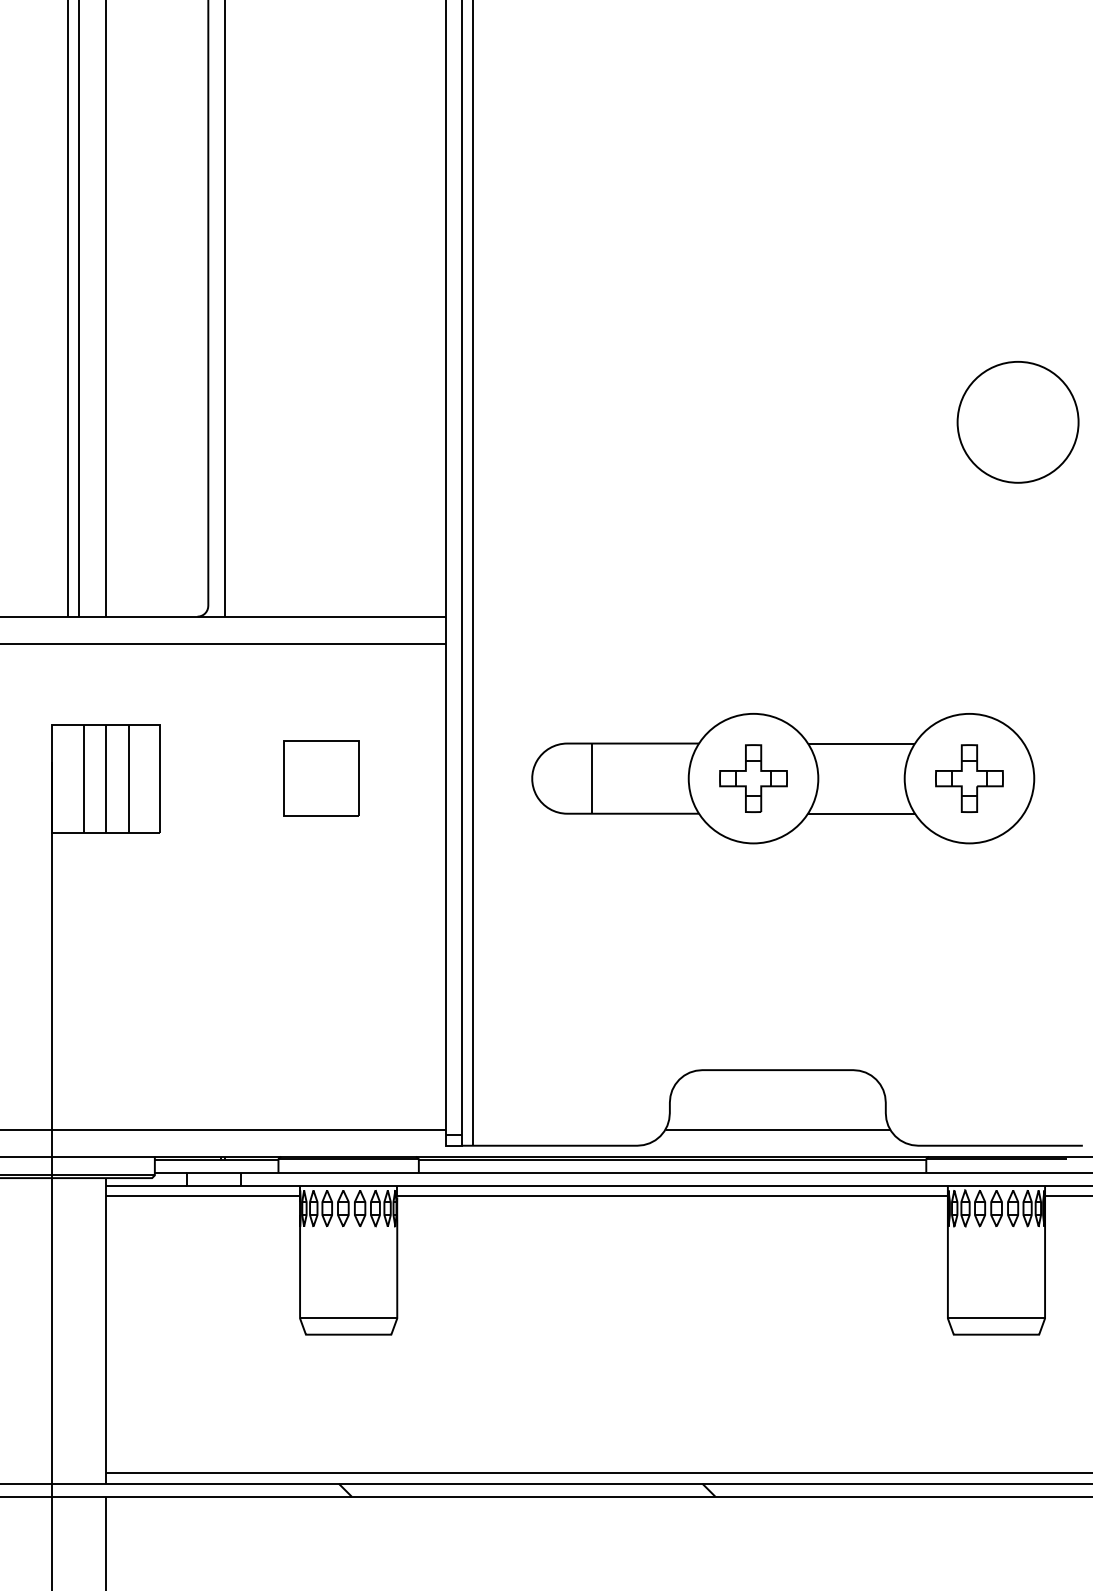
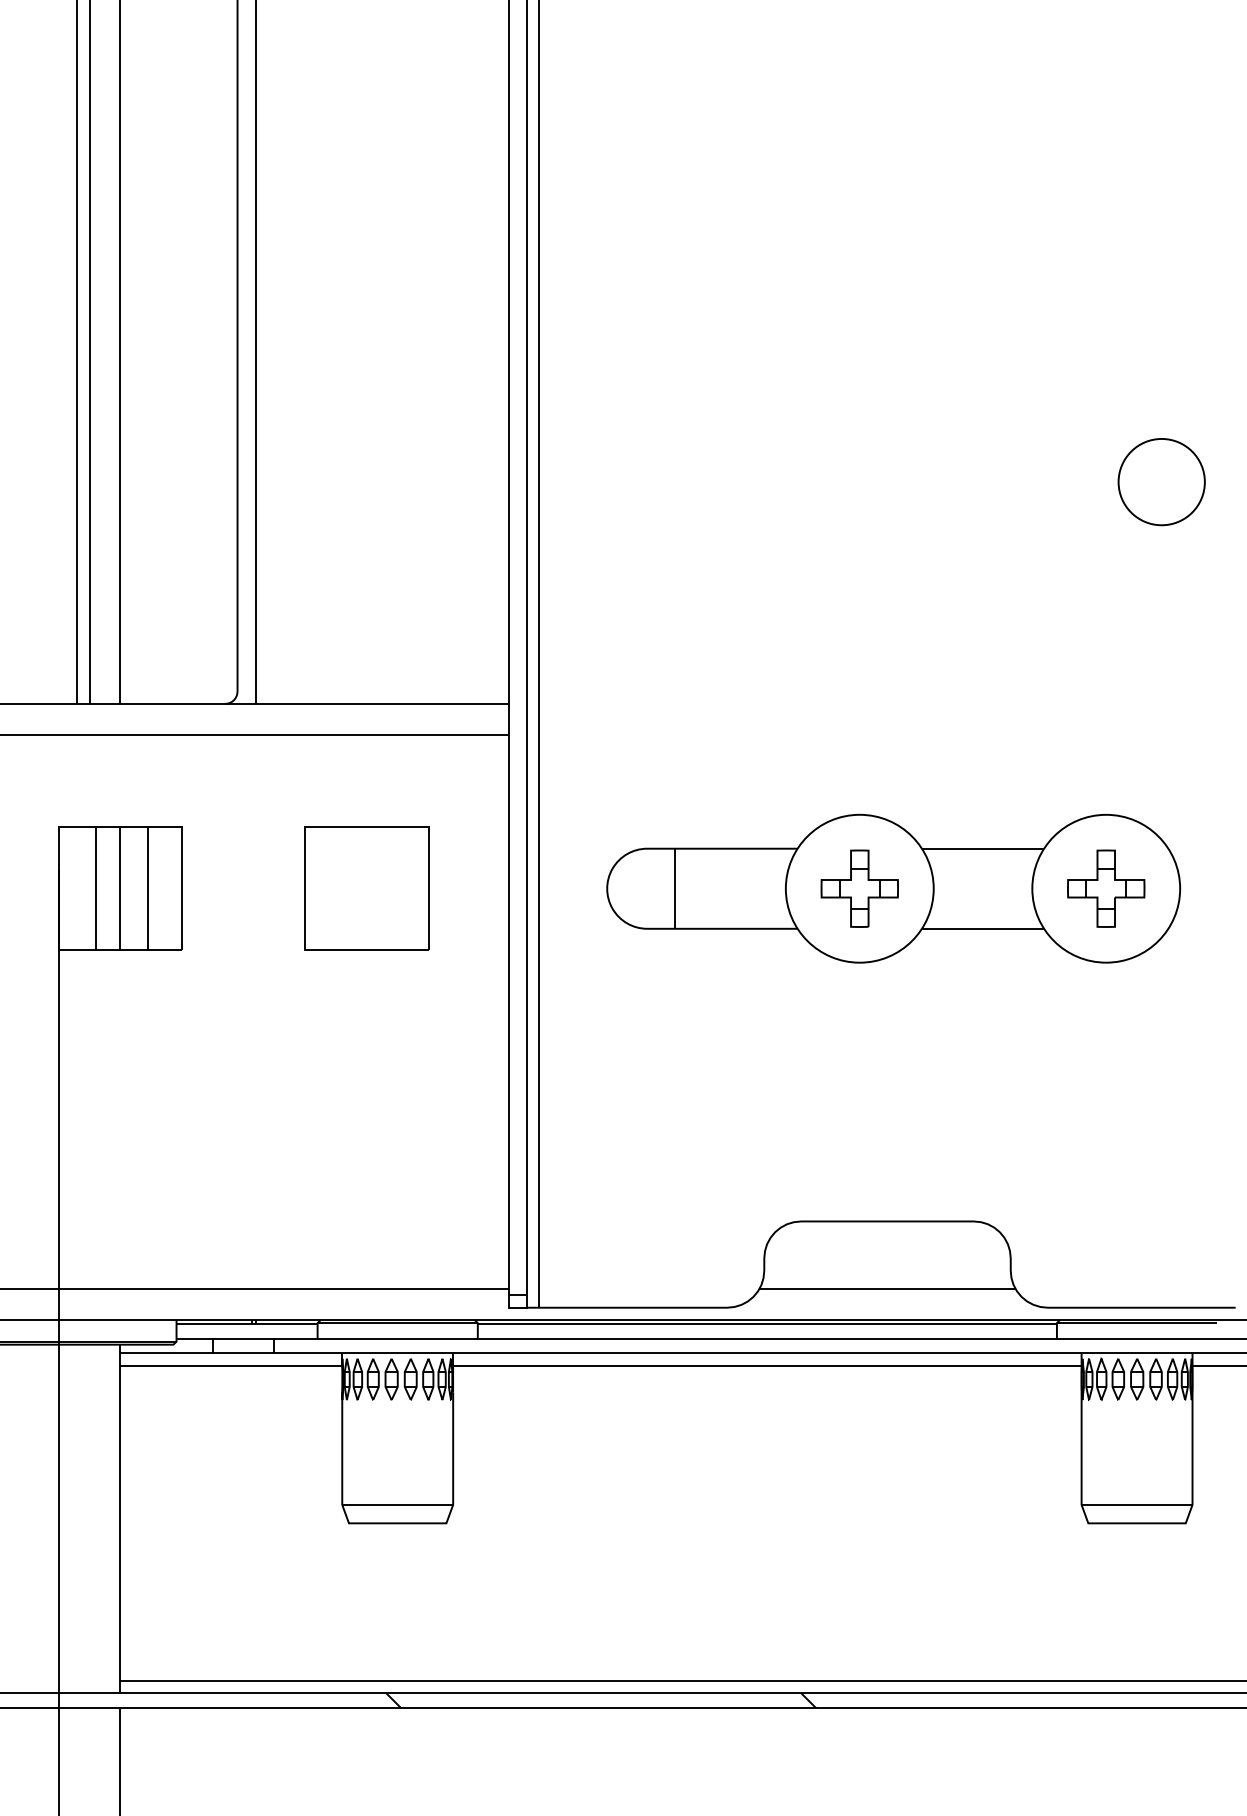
circle: (1017, 421) -> (1161, 481), size x0.62
part: (321, 778) -> (366, 888), size x1.43

